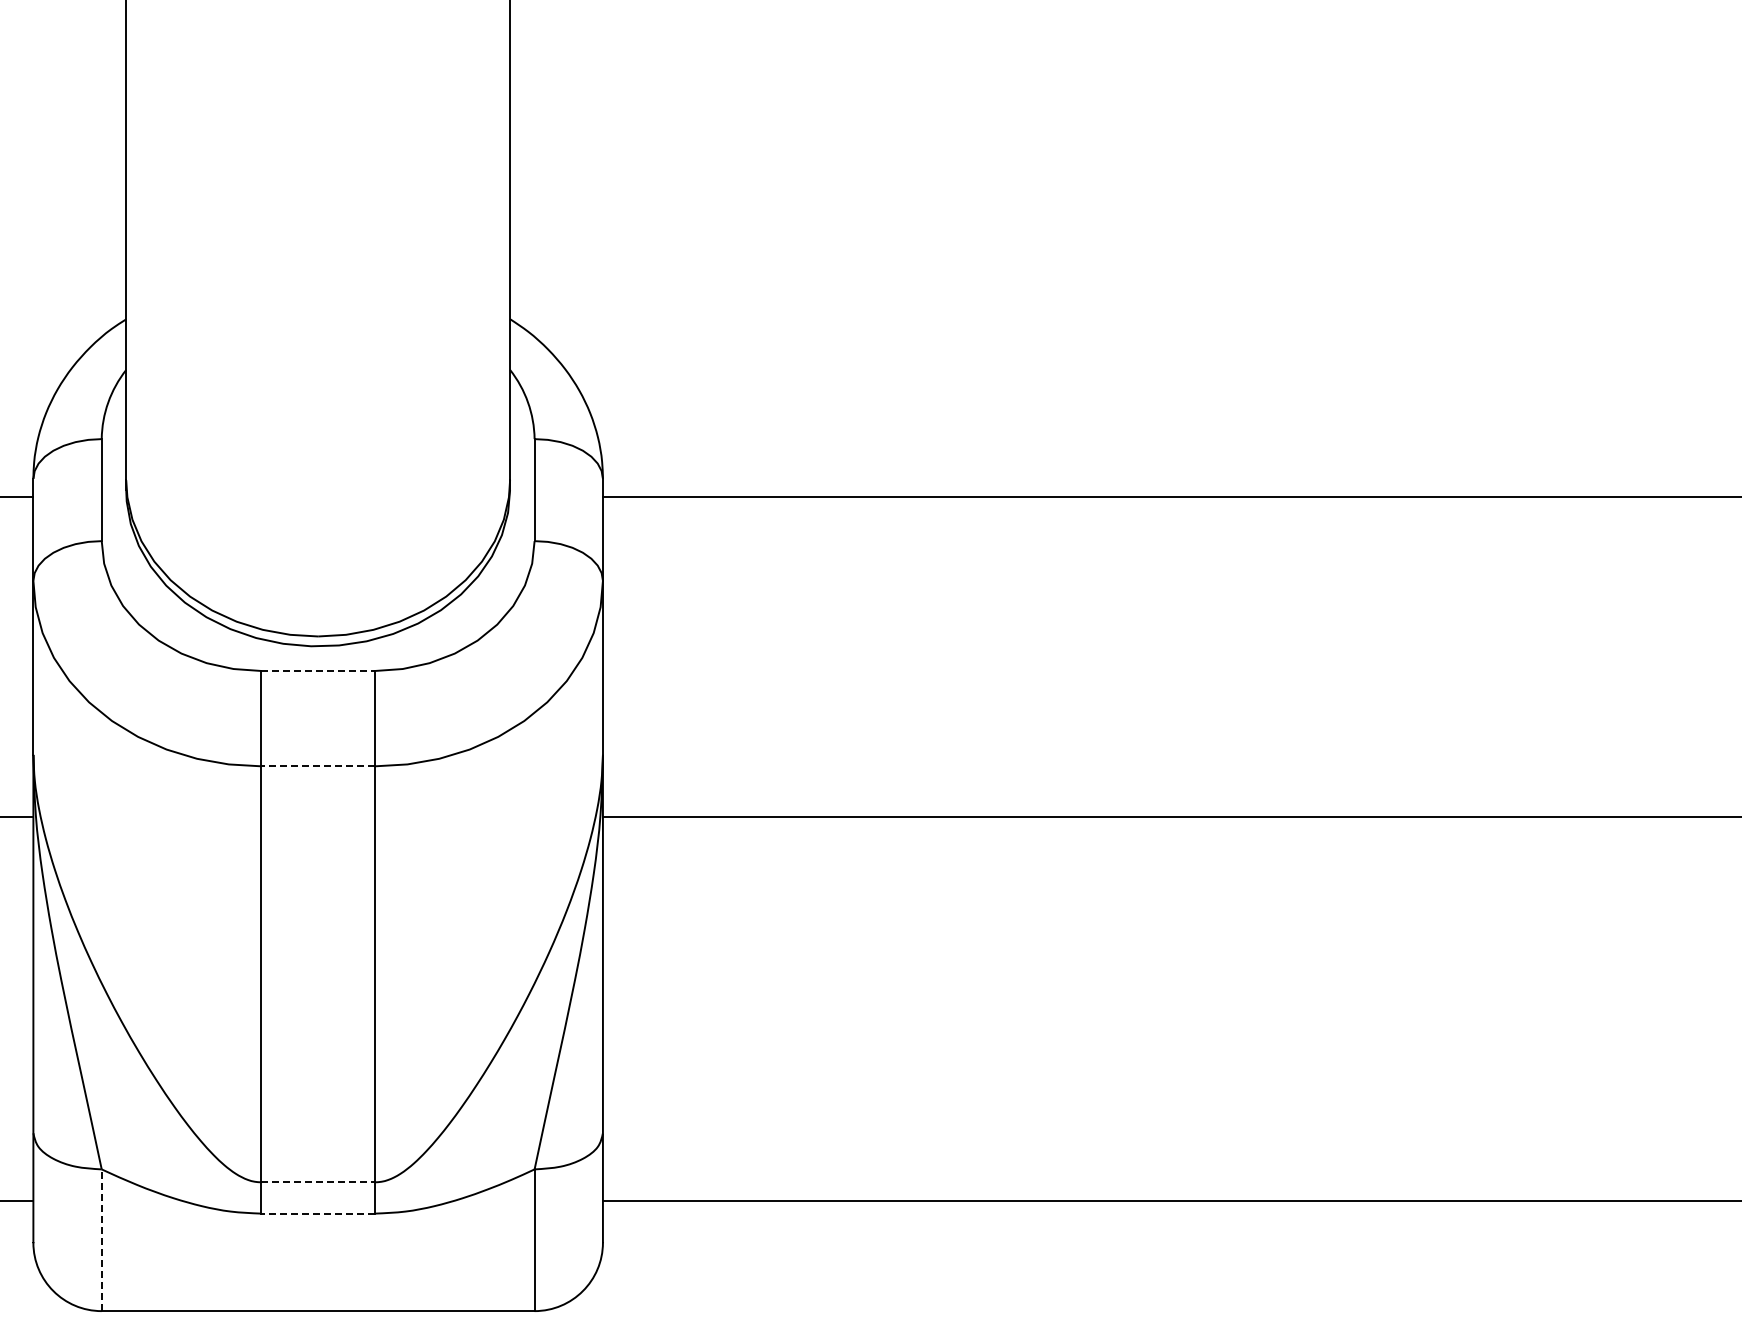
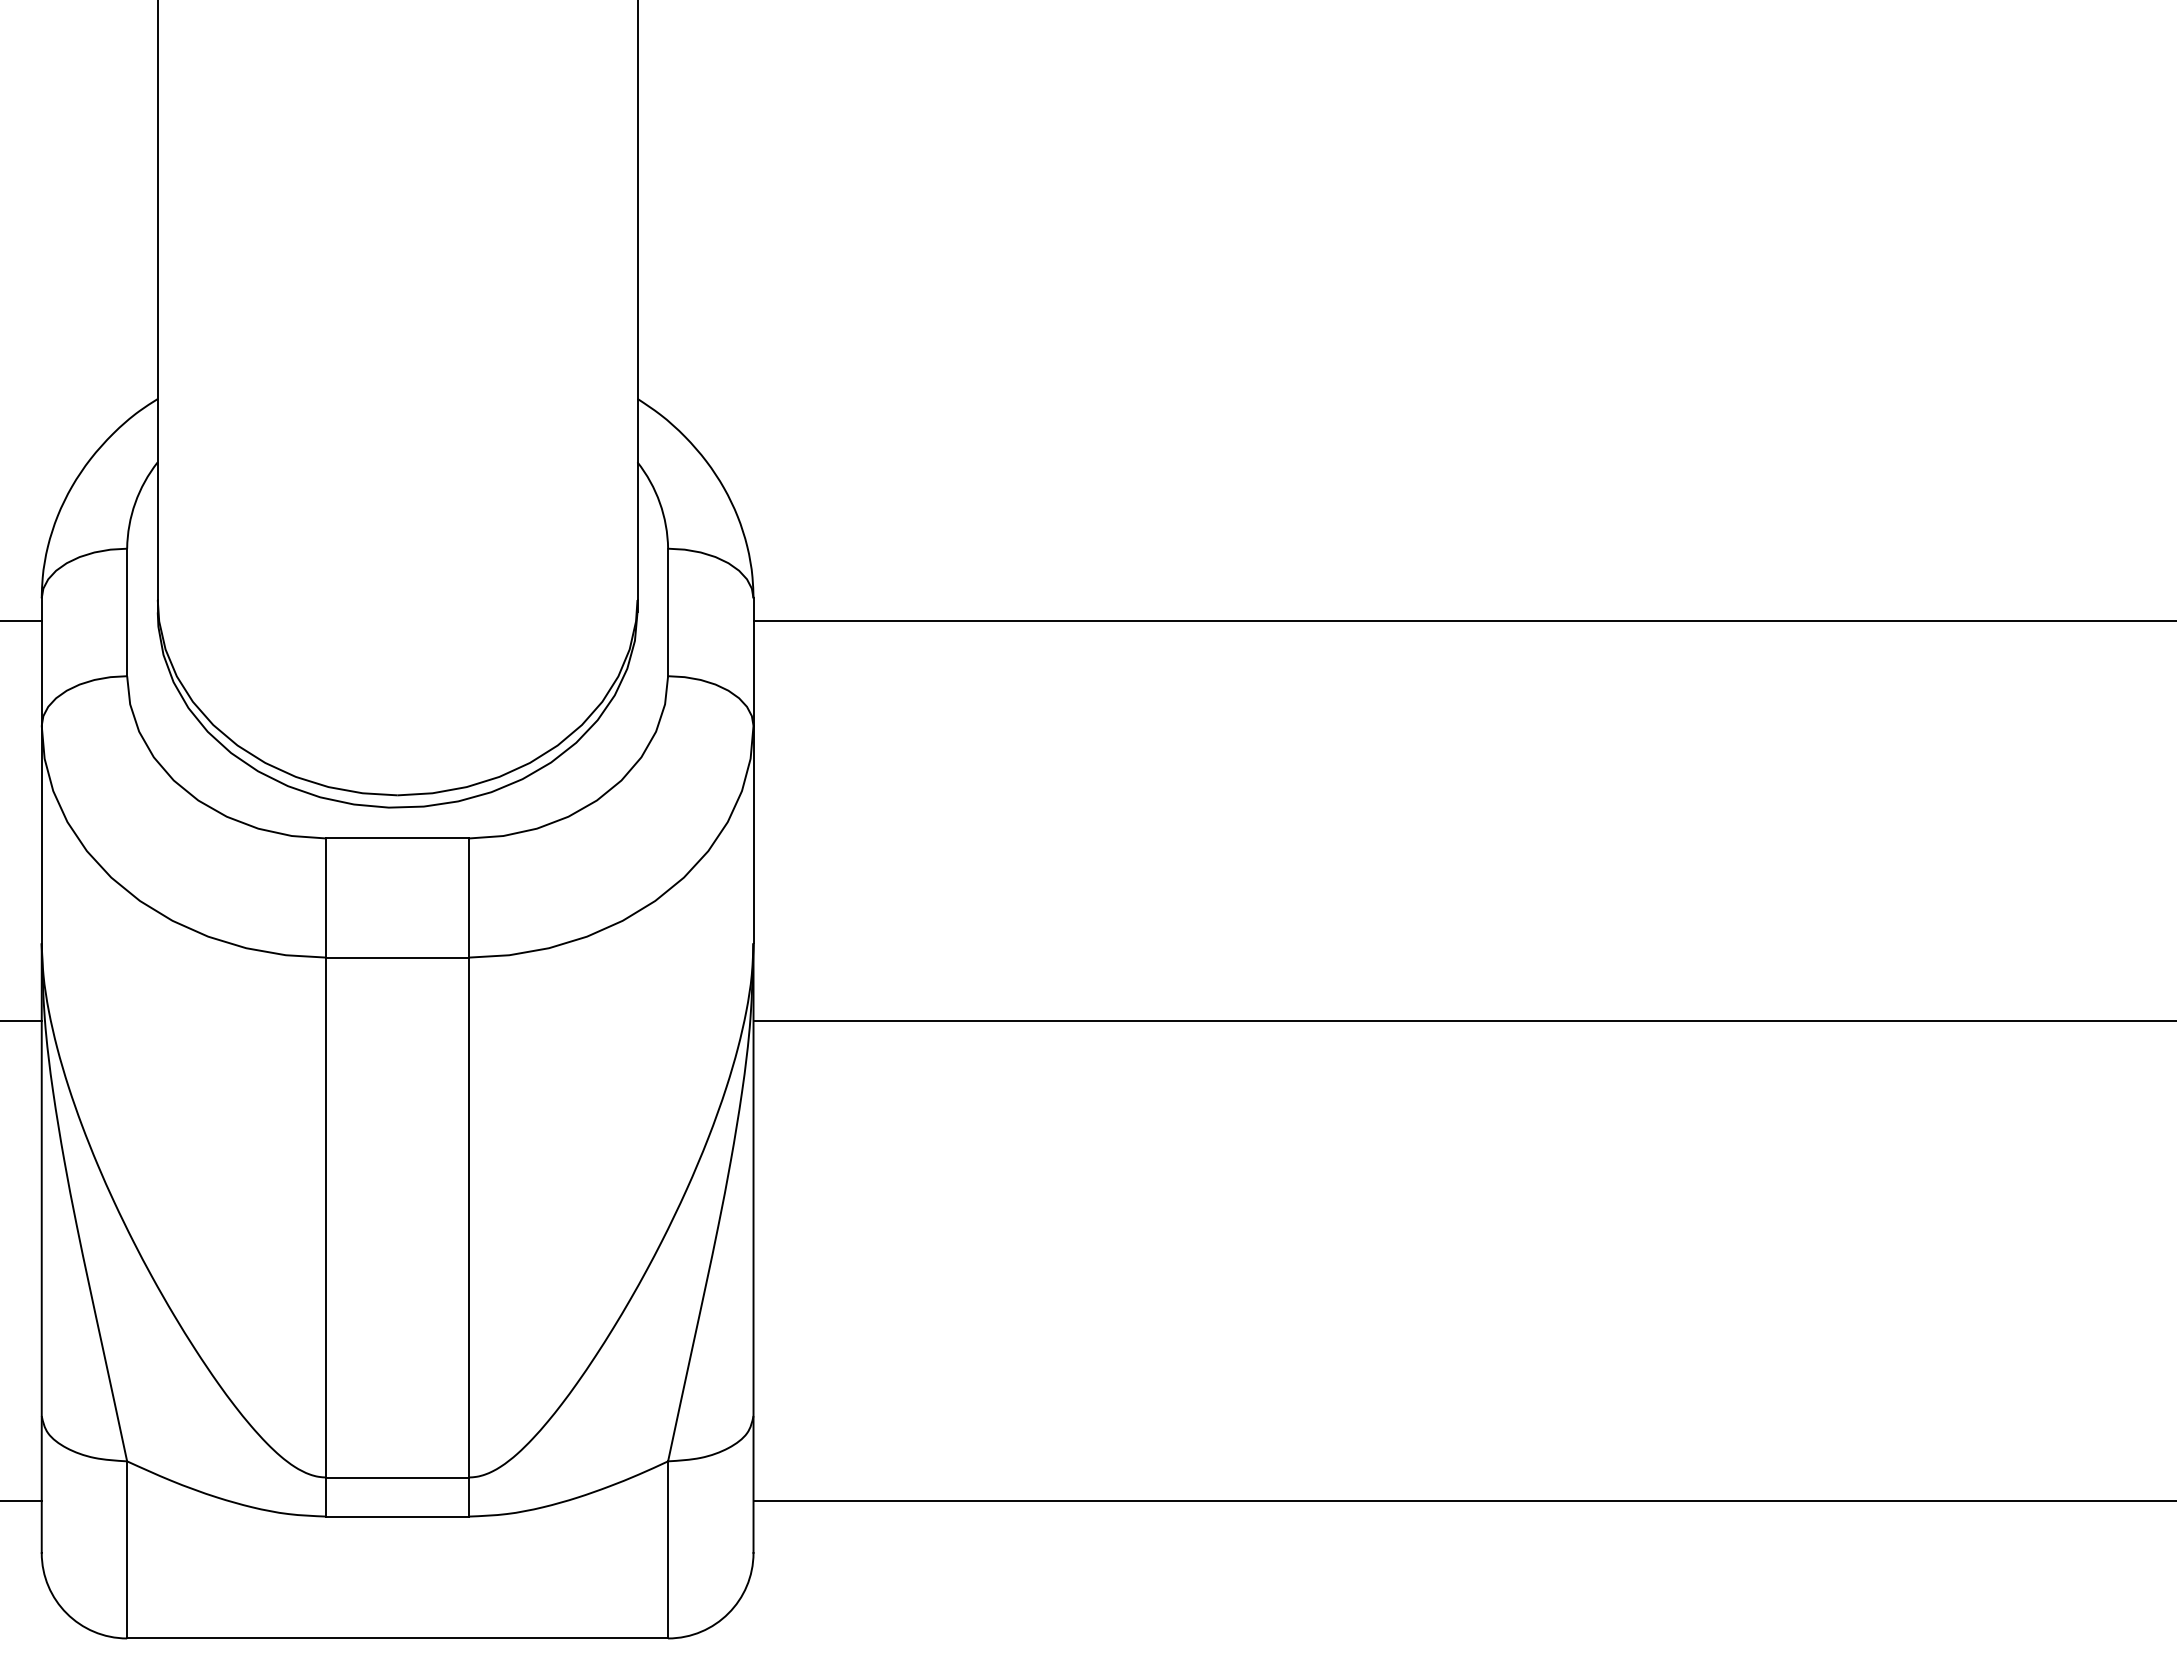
line: (318, 670) -> (398, 837), dashed -> solid
line: (318, 766) -> (398, 957), dashed -> solid
line: (318, 1182) -> (398, 1477), dashed -> solid
line: (318, 1213) -> (398, 1516), dashed -> solid
line: (101, 1240) -> (126, 1550), dashed -> solid

